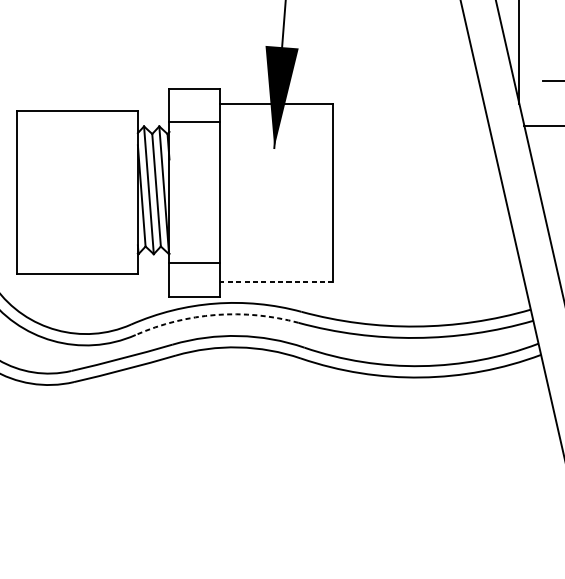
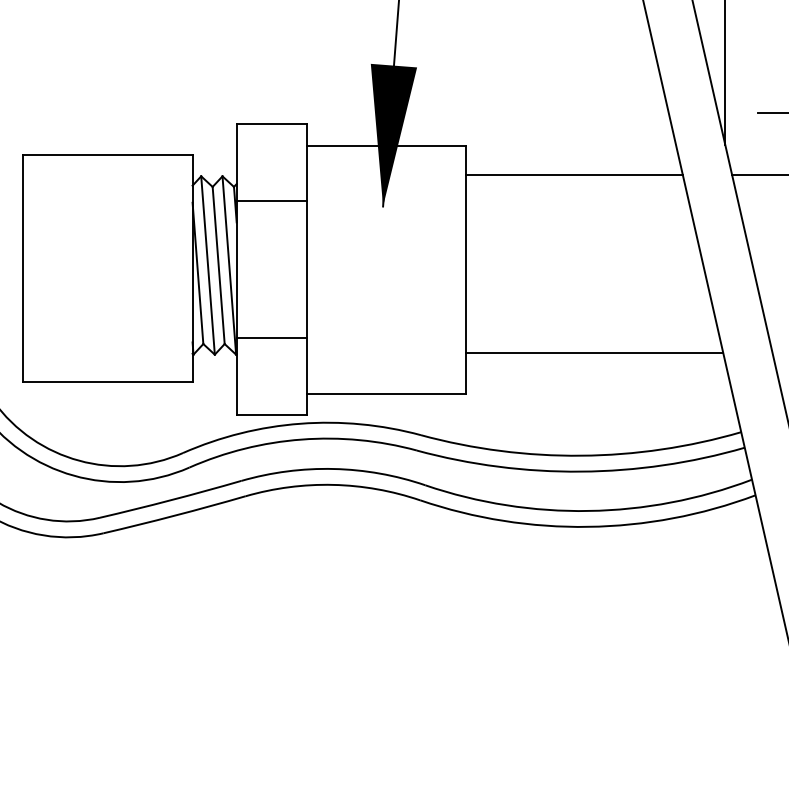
line: (194, 122) -> (271, 201), moved
line: (410, 125) -> (573, 175), added
line: (425, 253) -> (594, 353), added
line: (194, 262) -> (271, 338), moved
line: (276, 281) -> (385, 393), dashed -> solid
arc: (215, 314) -> (301, 439), dashed -> solid

